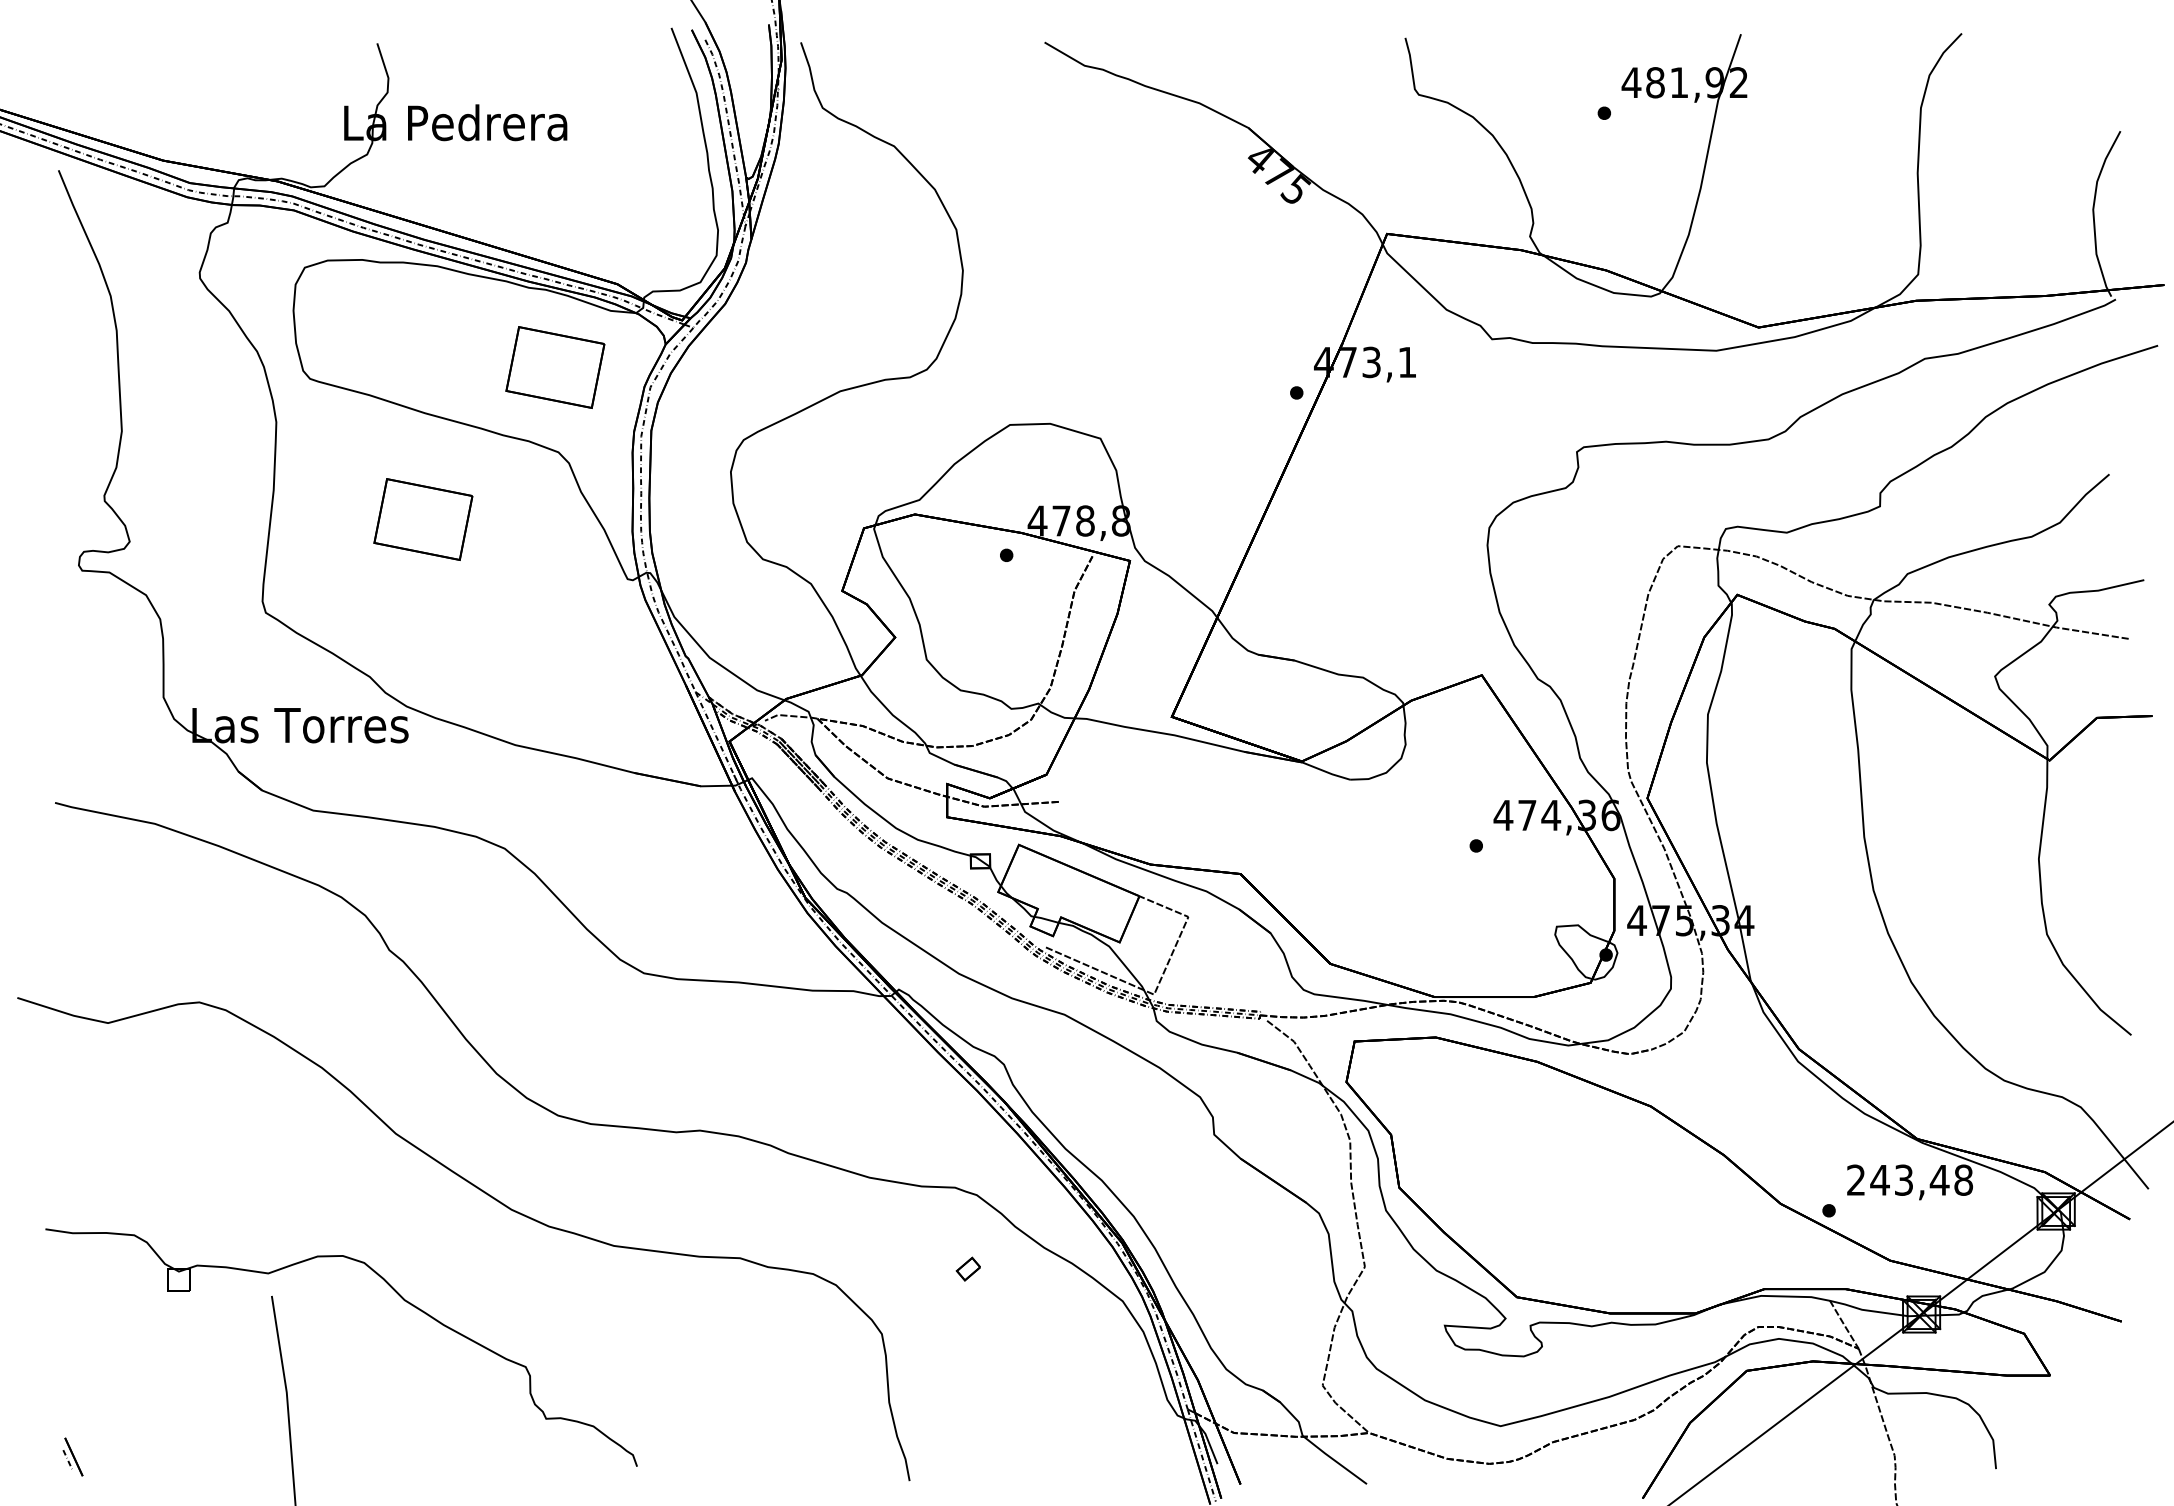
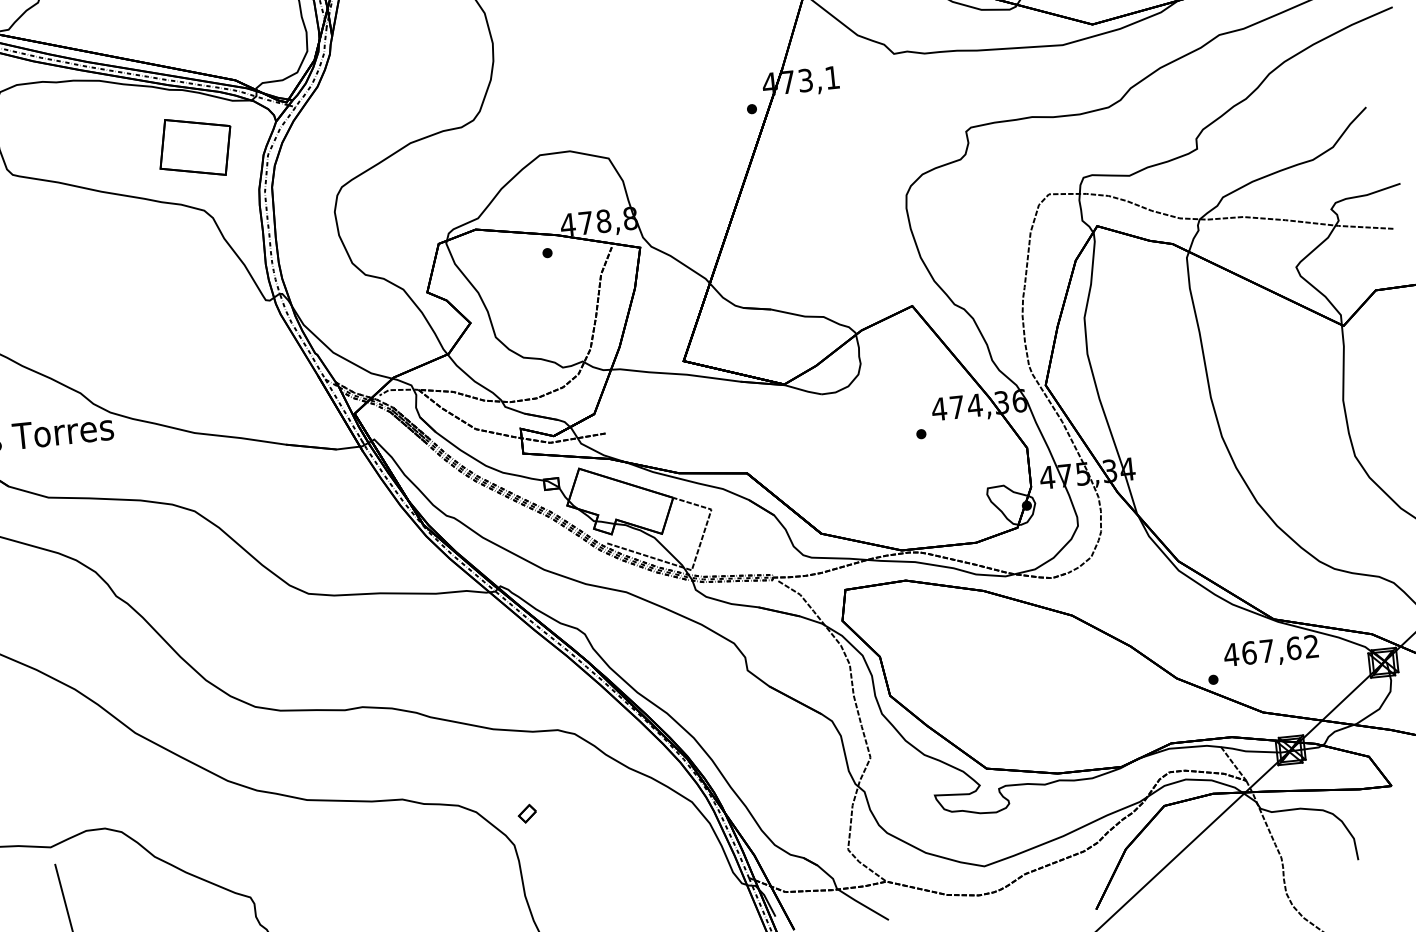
part: (423, 519) -> (108, 271), removed
text: (1909, 1179) -> (1271, 650), 243,48 -> 467,62
part: (967, 1268) -> (526, 813), moved

